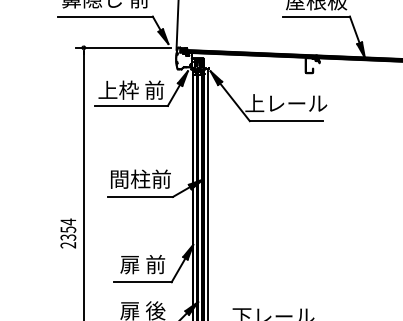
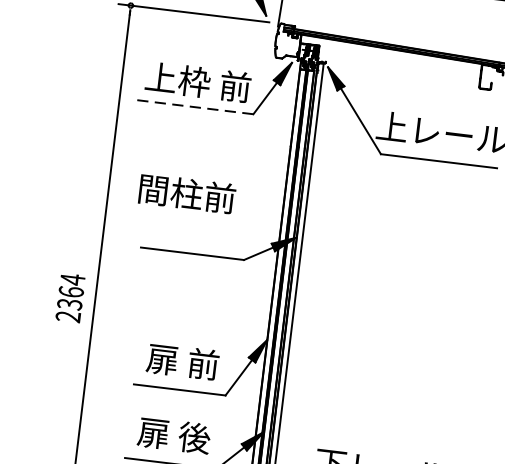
line: (131, 105) -> (195, 106), solid -> dashed
text: (140, 178) -> (186, 192), moved
text: (68, 229) -> (71, 291), 2354 -> 2364

